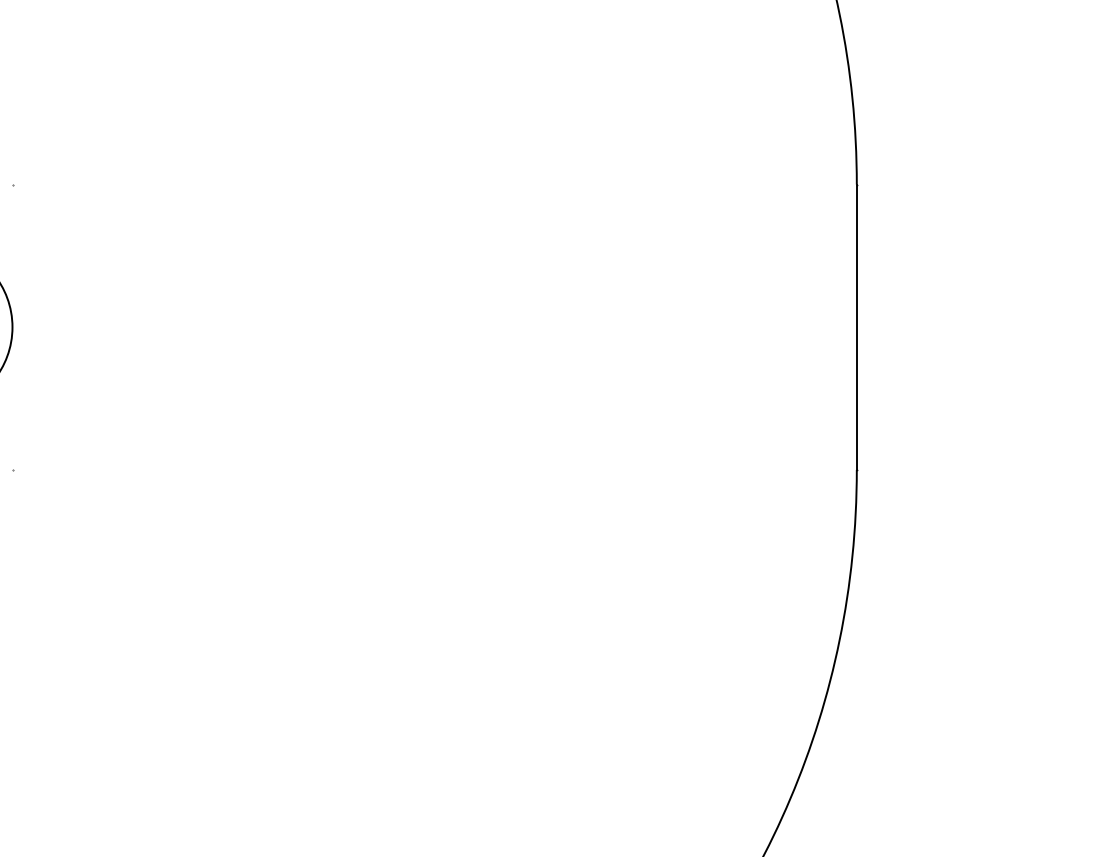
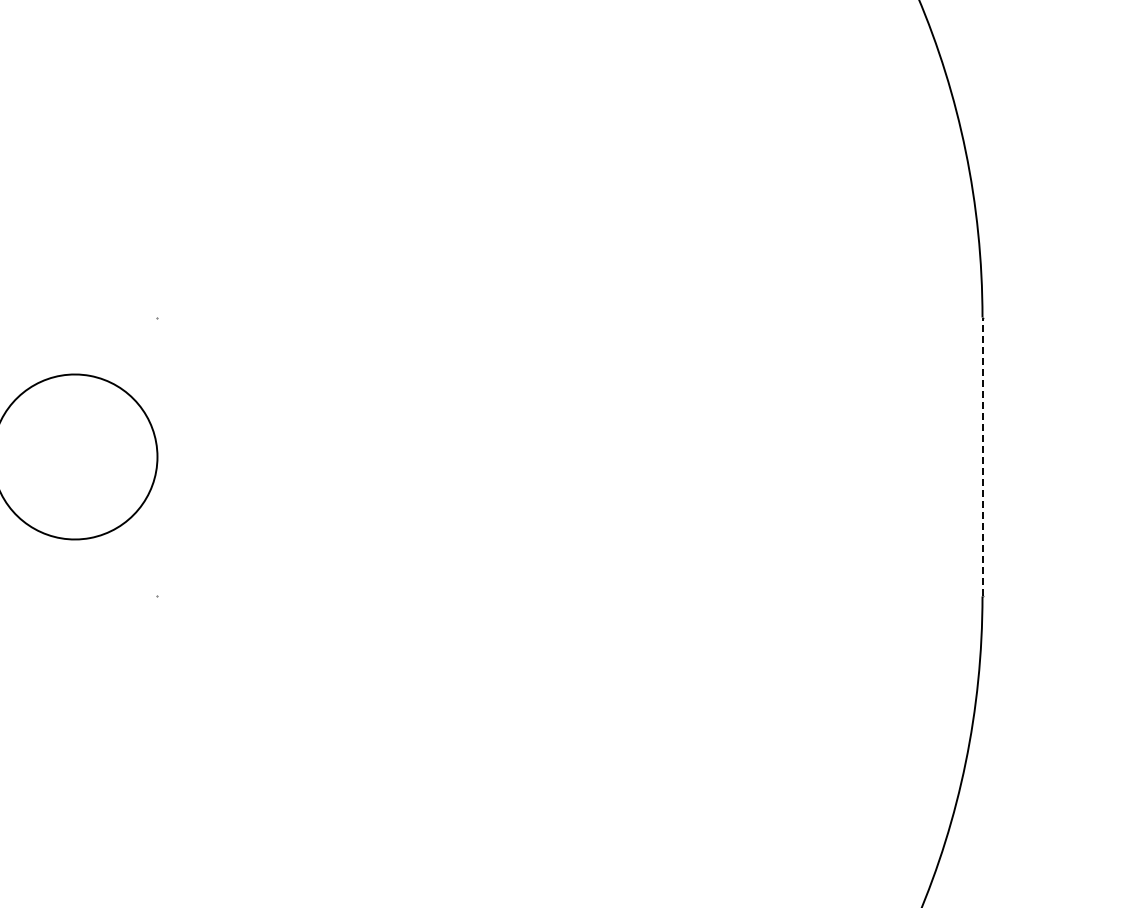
line: (856, 326) -> (982, 456), solid -> dashed

